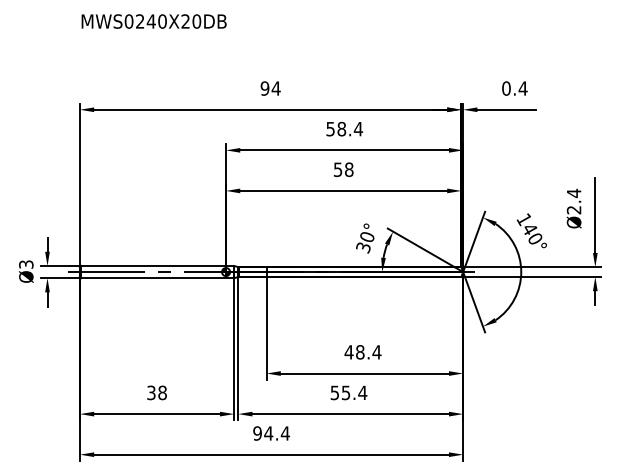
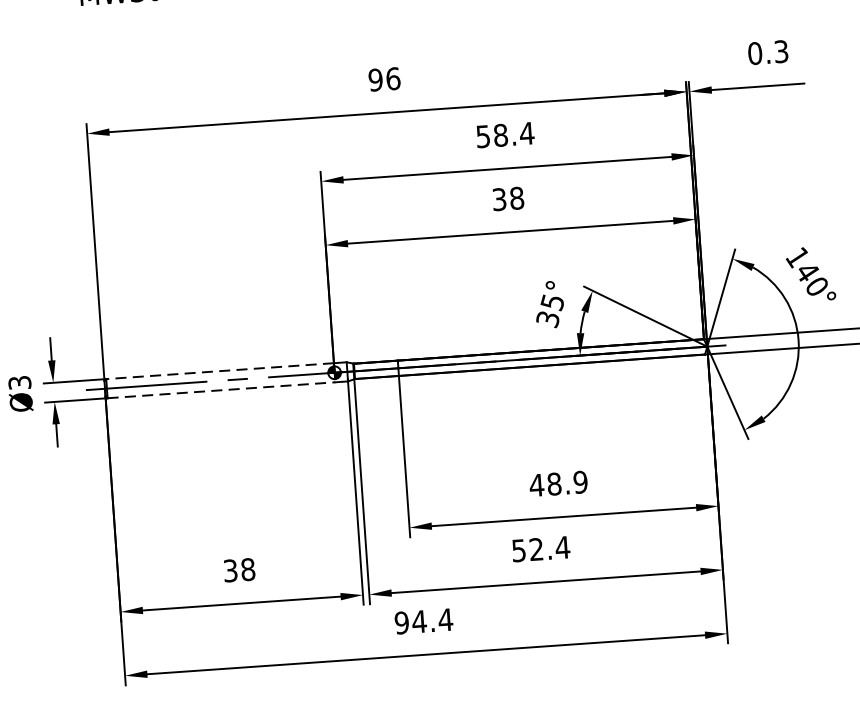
text: (275, 88) -> (392, 78), 94 -> 96
text: (522, 88) -> (780, 51), 0.4 -> 0.3
text: (338, 169) -> (500, 199), 58 -> 38
text: (366, 237) -> (551, 302), 30° -> 35°
line: (153, 266) -> (219, 371), solid -> dashed
line: (154, 278) -> (222, 390), solid -> dashed
text: (376, 352) -> (579, 482), 48.4 -> 48.9
text: (346, 392) -> (537, 548), 55.4 -> 52.4

